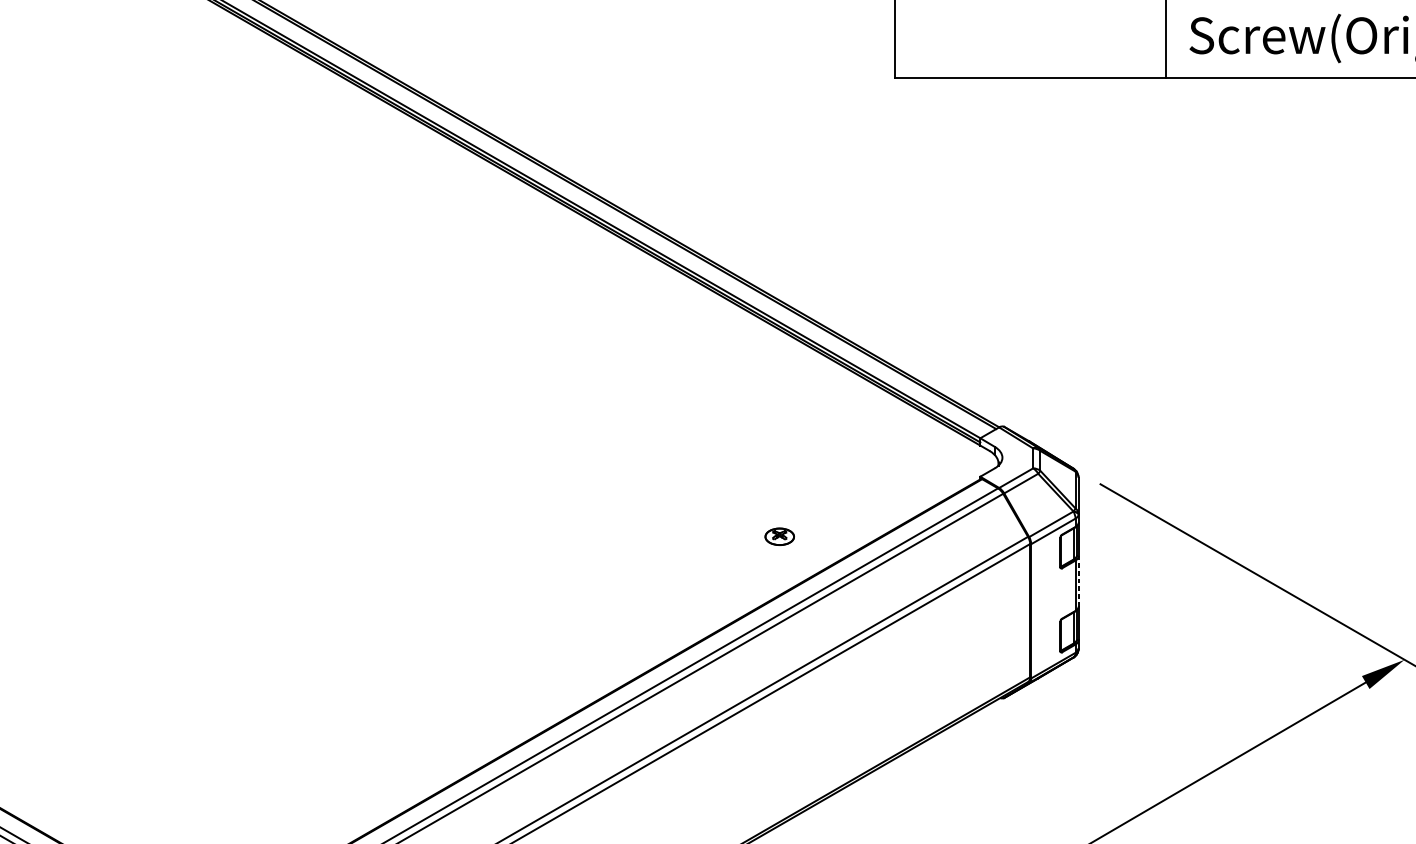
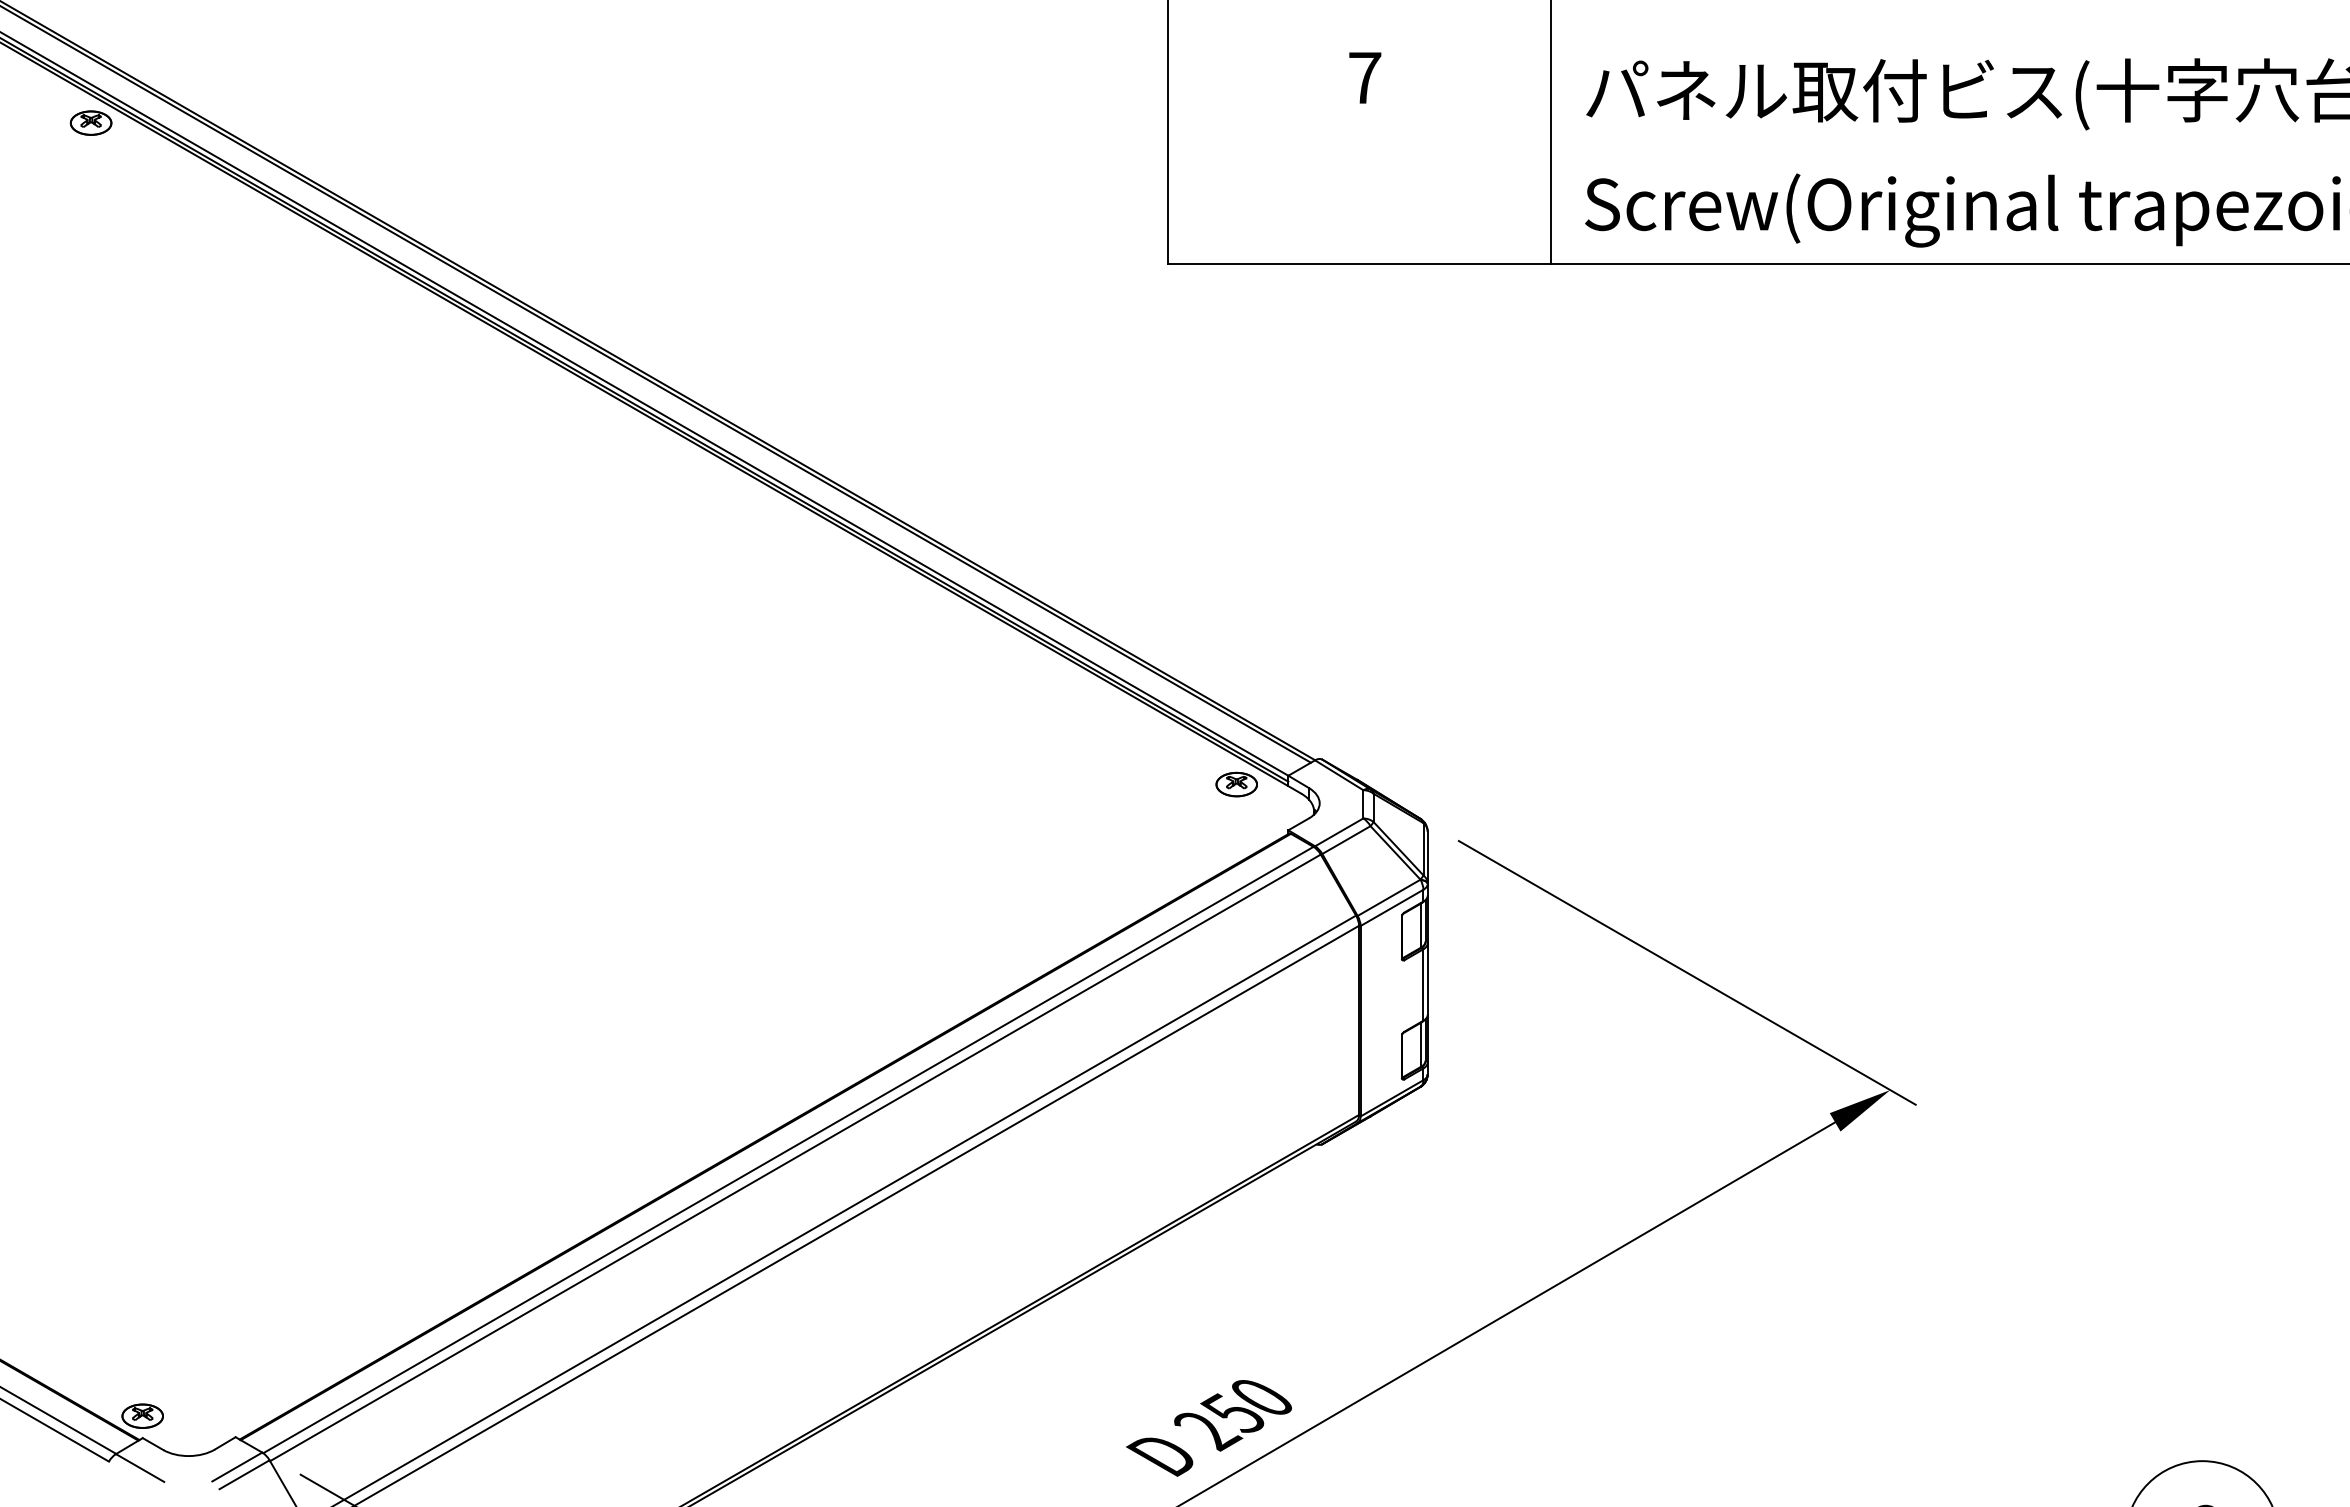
part: (779, 536) -> (1236, 784), moved
line: (1078, 581) -> (1427, 979), dashed -> solid

